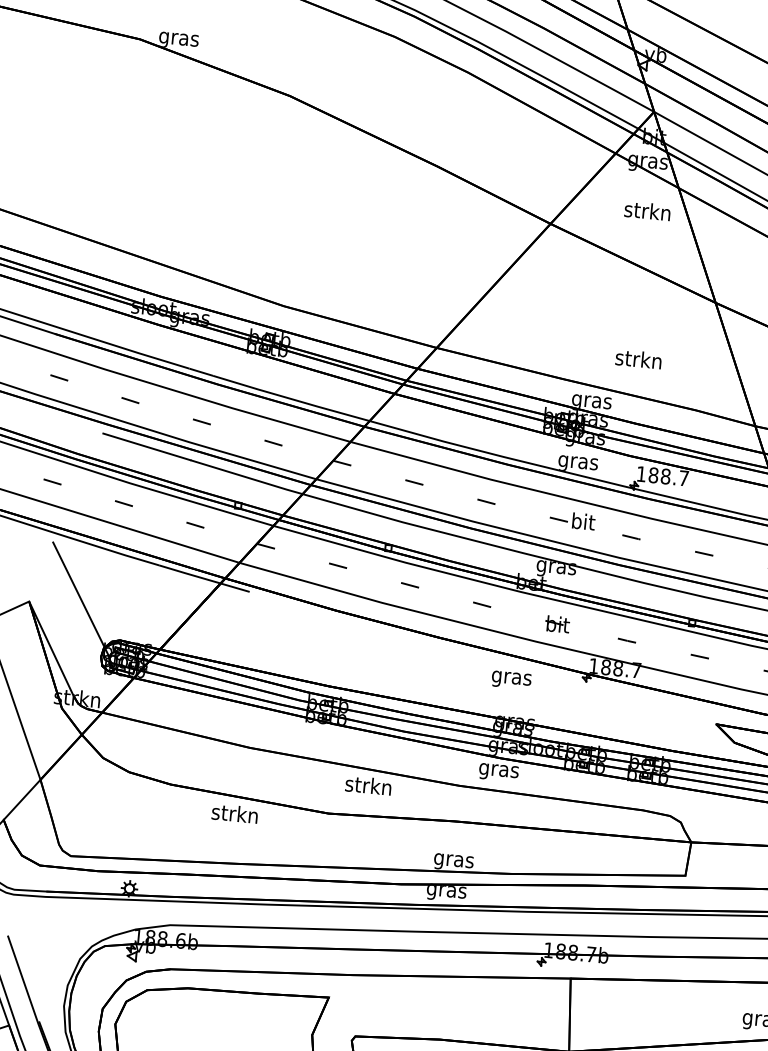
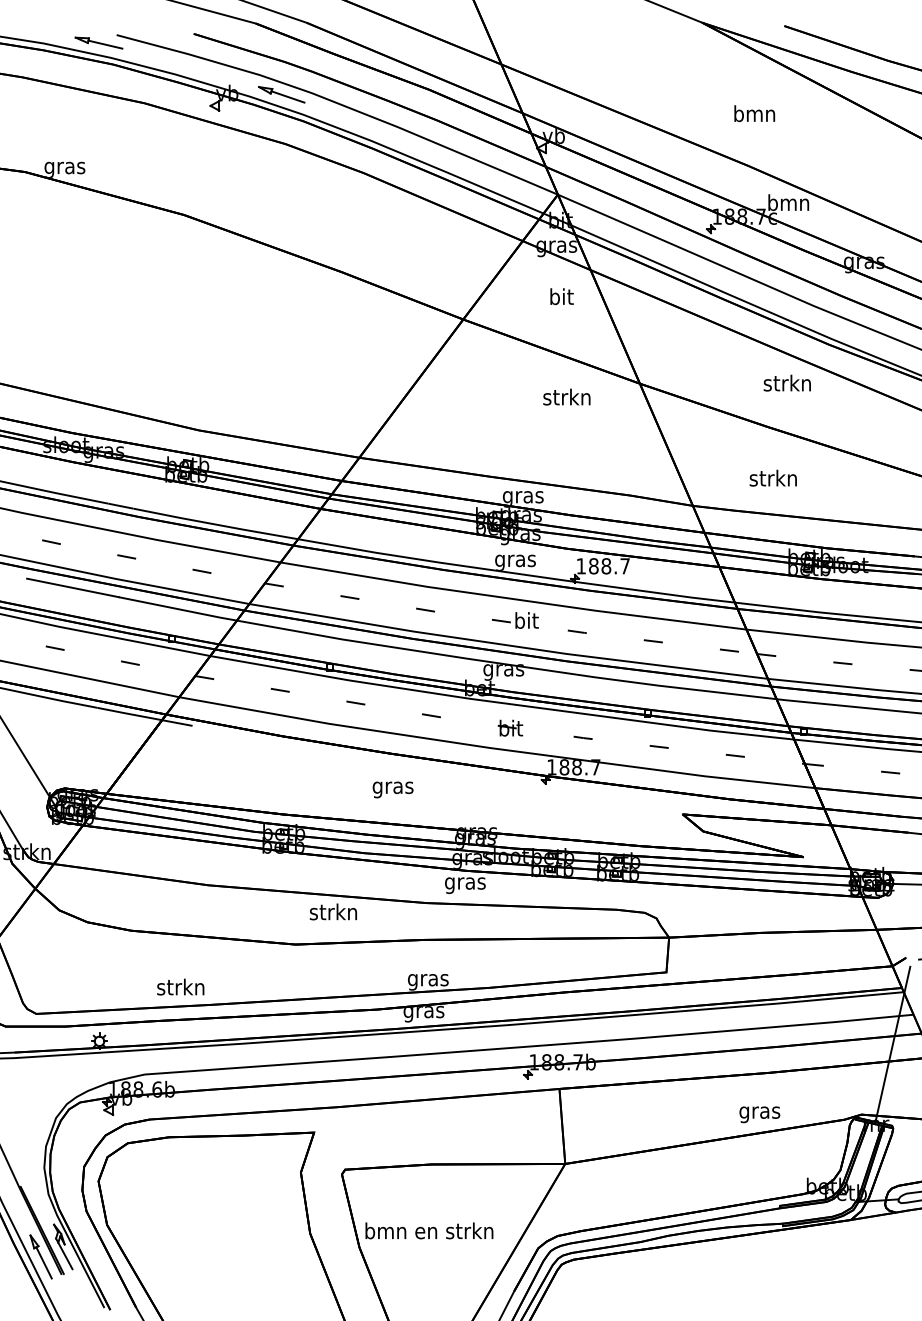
text: (646, 210) -> (560, 296), strkn -> bit
text: (638, 358) -> (566, 396), moved
text: (510, 679) -> (392, 789), moved
text: (234, 813) -> (180, 986), moved

